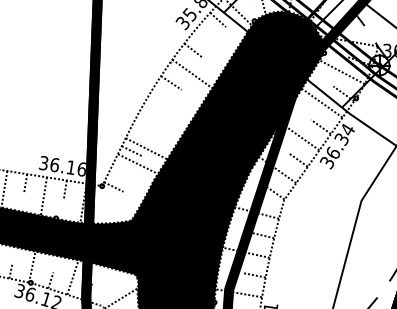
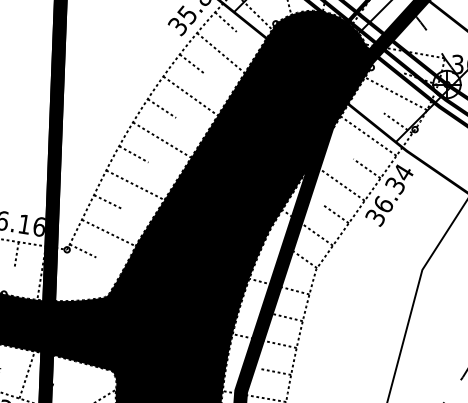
line: (214, 42) -> (221, 53), added
line: (171, 105) -> (162, 139), added
line: (150, 116) -> (133, 154), added
line: (146, 148) -> (134, 184), moved
line: (137, 163) -> (108, 232), moved

